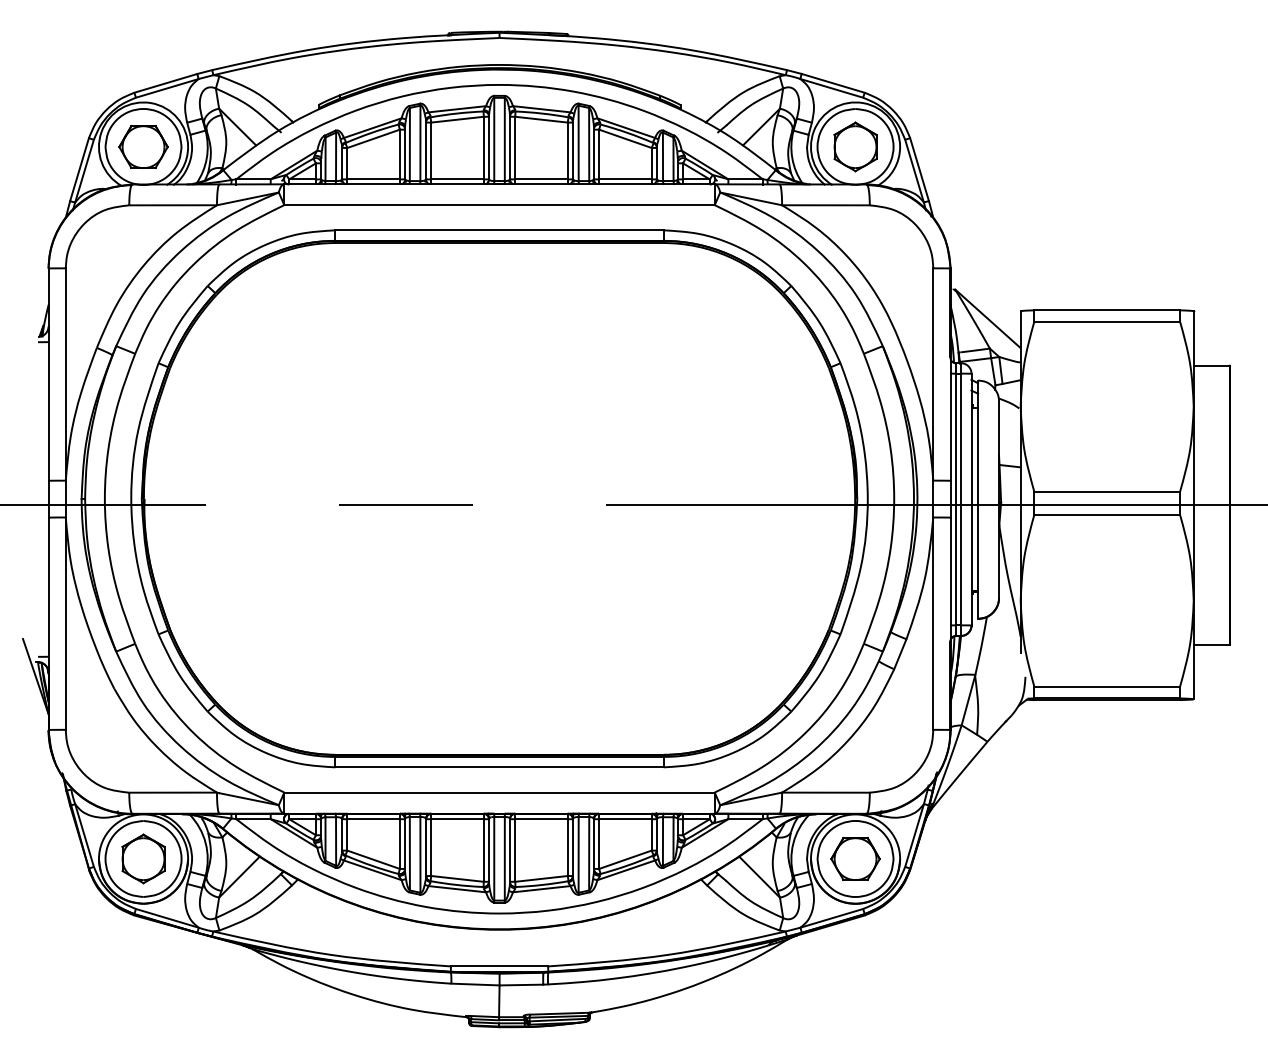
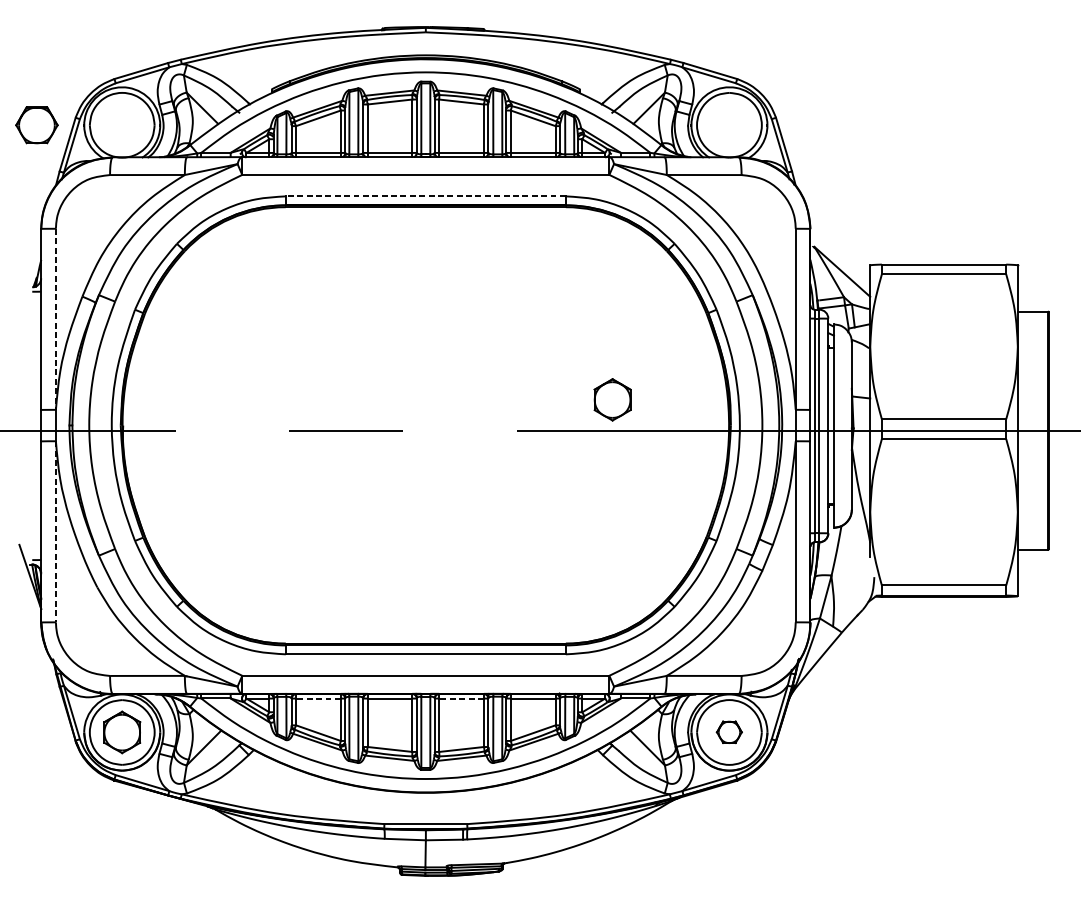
part: (143, 146) -> (36, 124), moved
part: (855, 146) -> (612, 399), moved
line: (499, 230) -> (425, 196), solid -> dashed
line: (65, 375) -> (55, 320), solid -> dashed
line: (65, 624) -> (55, 532), solid -> dashed
line: (373, 819) -> (318, 698), solid -> dashed
line: (540, 819) -> (460, 698), solid -> dashed
part: (855, 858) -> (729, 732), size x0.6

